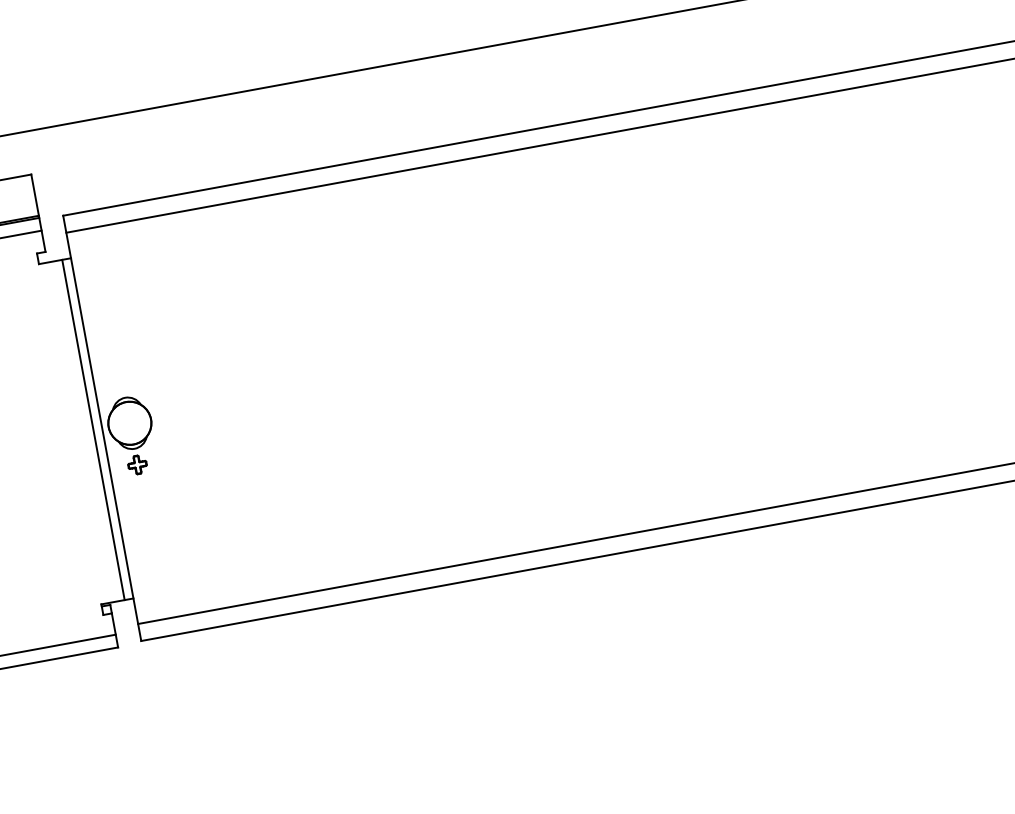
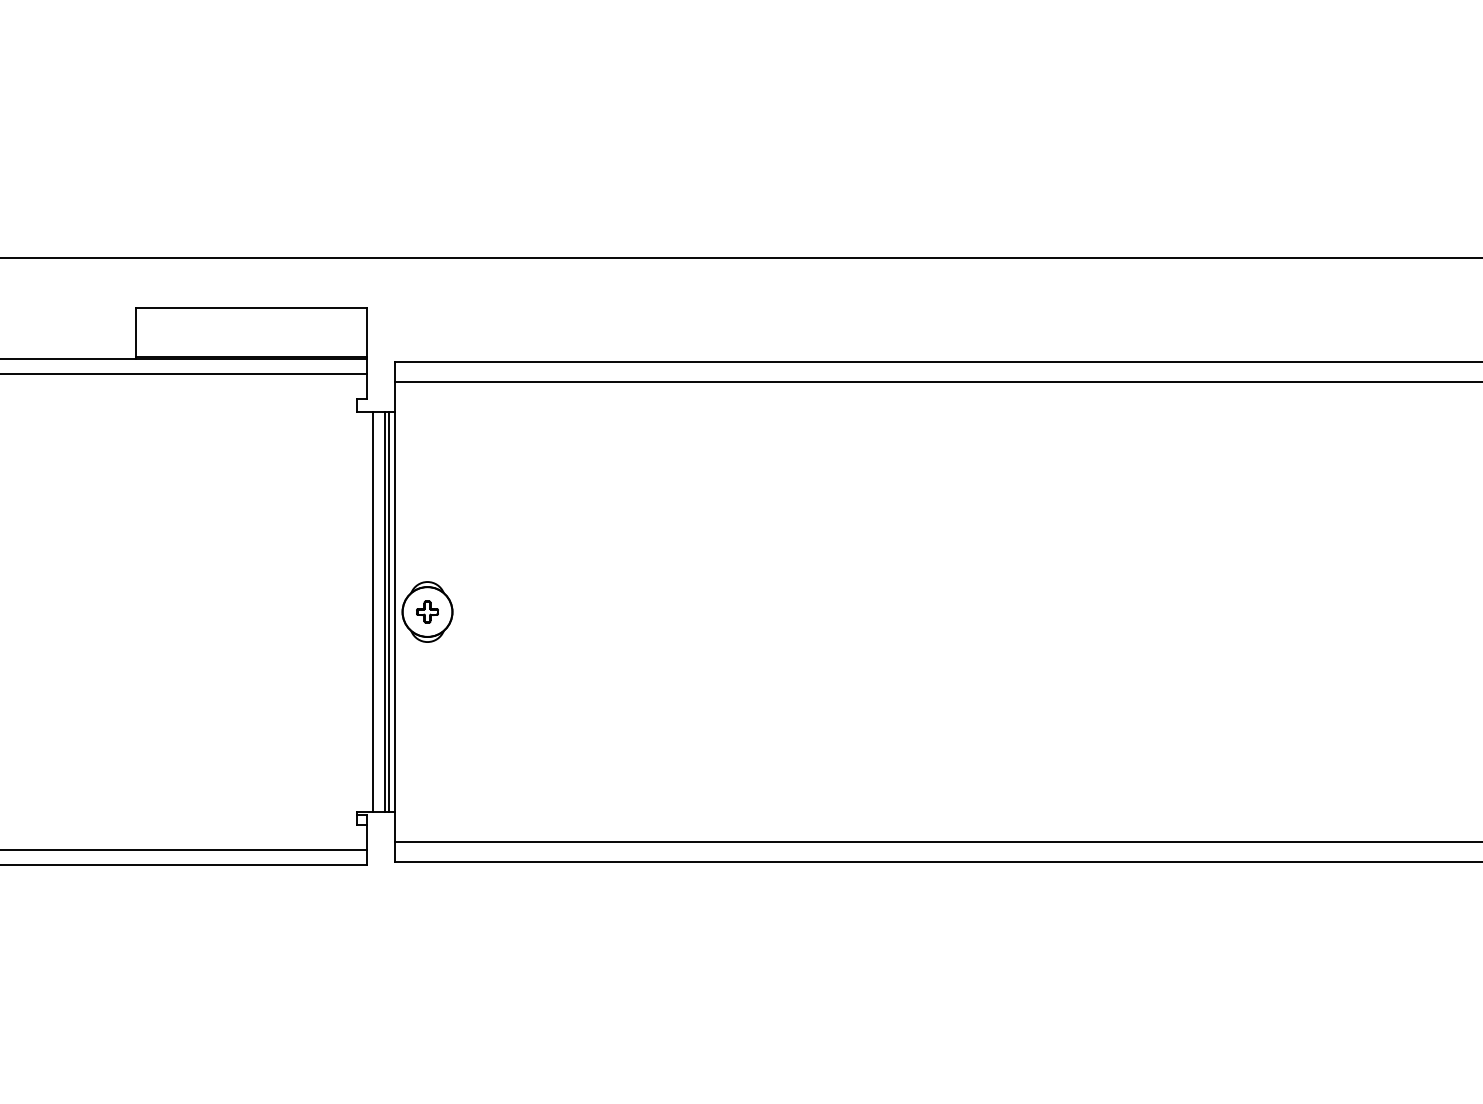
line: (97, 428) -> (389, 611), added
line: (83, 431) -> (372, 611), added
part: (137, 464) -> (427, 611), moved

